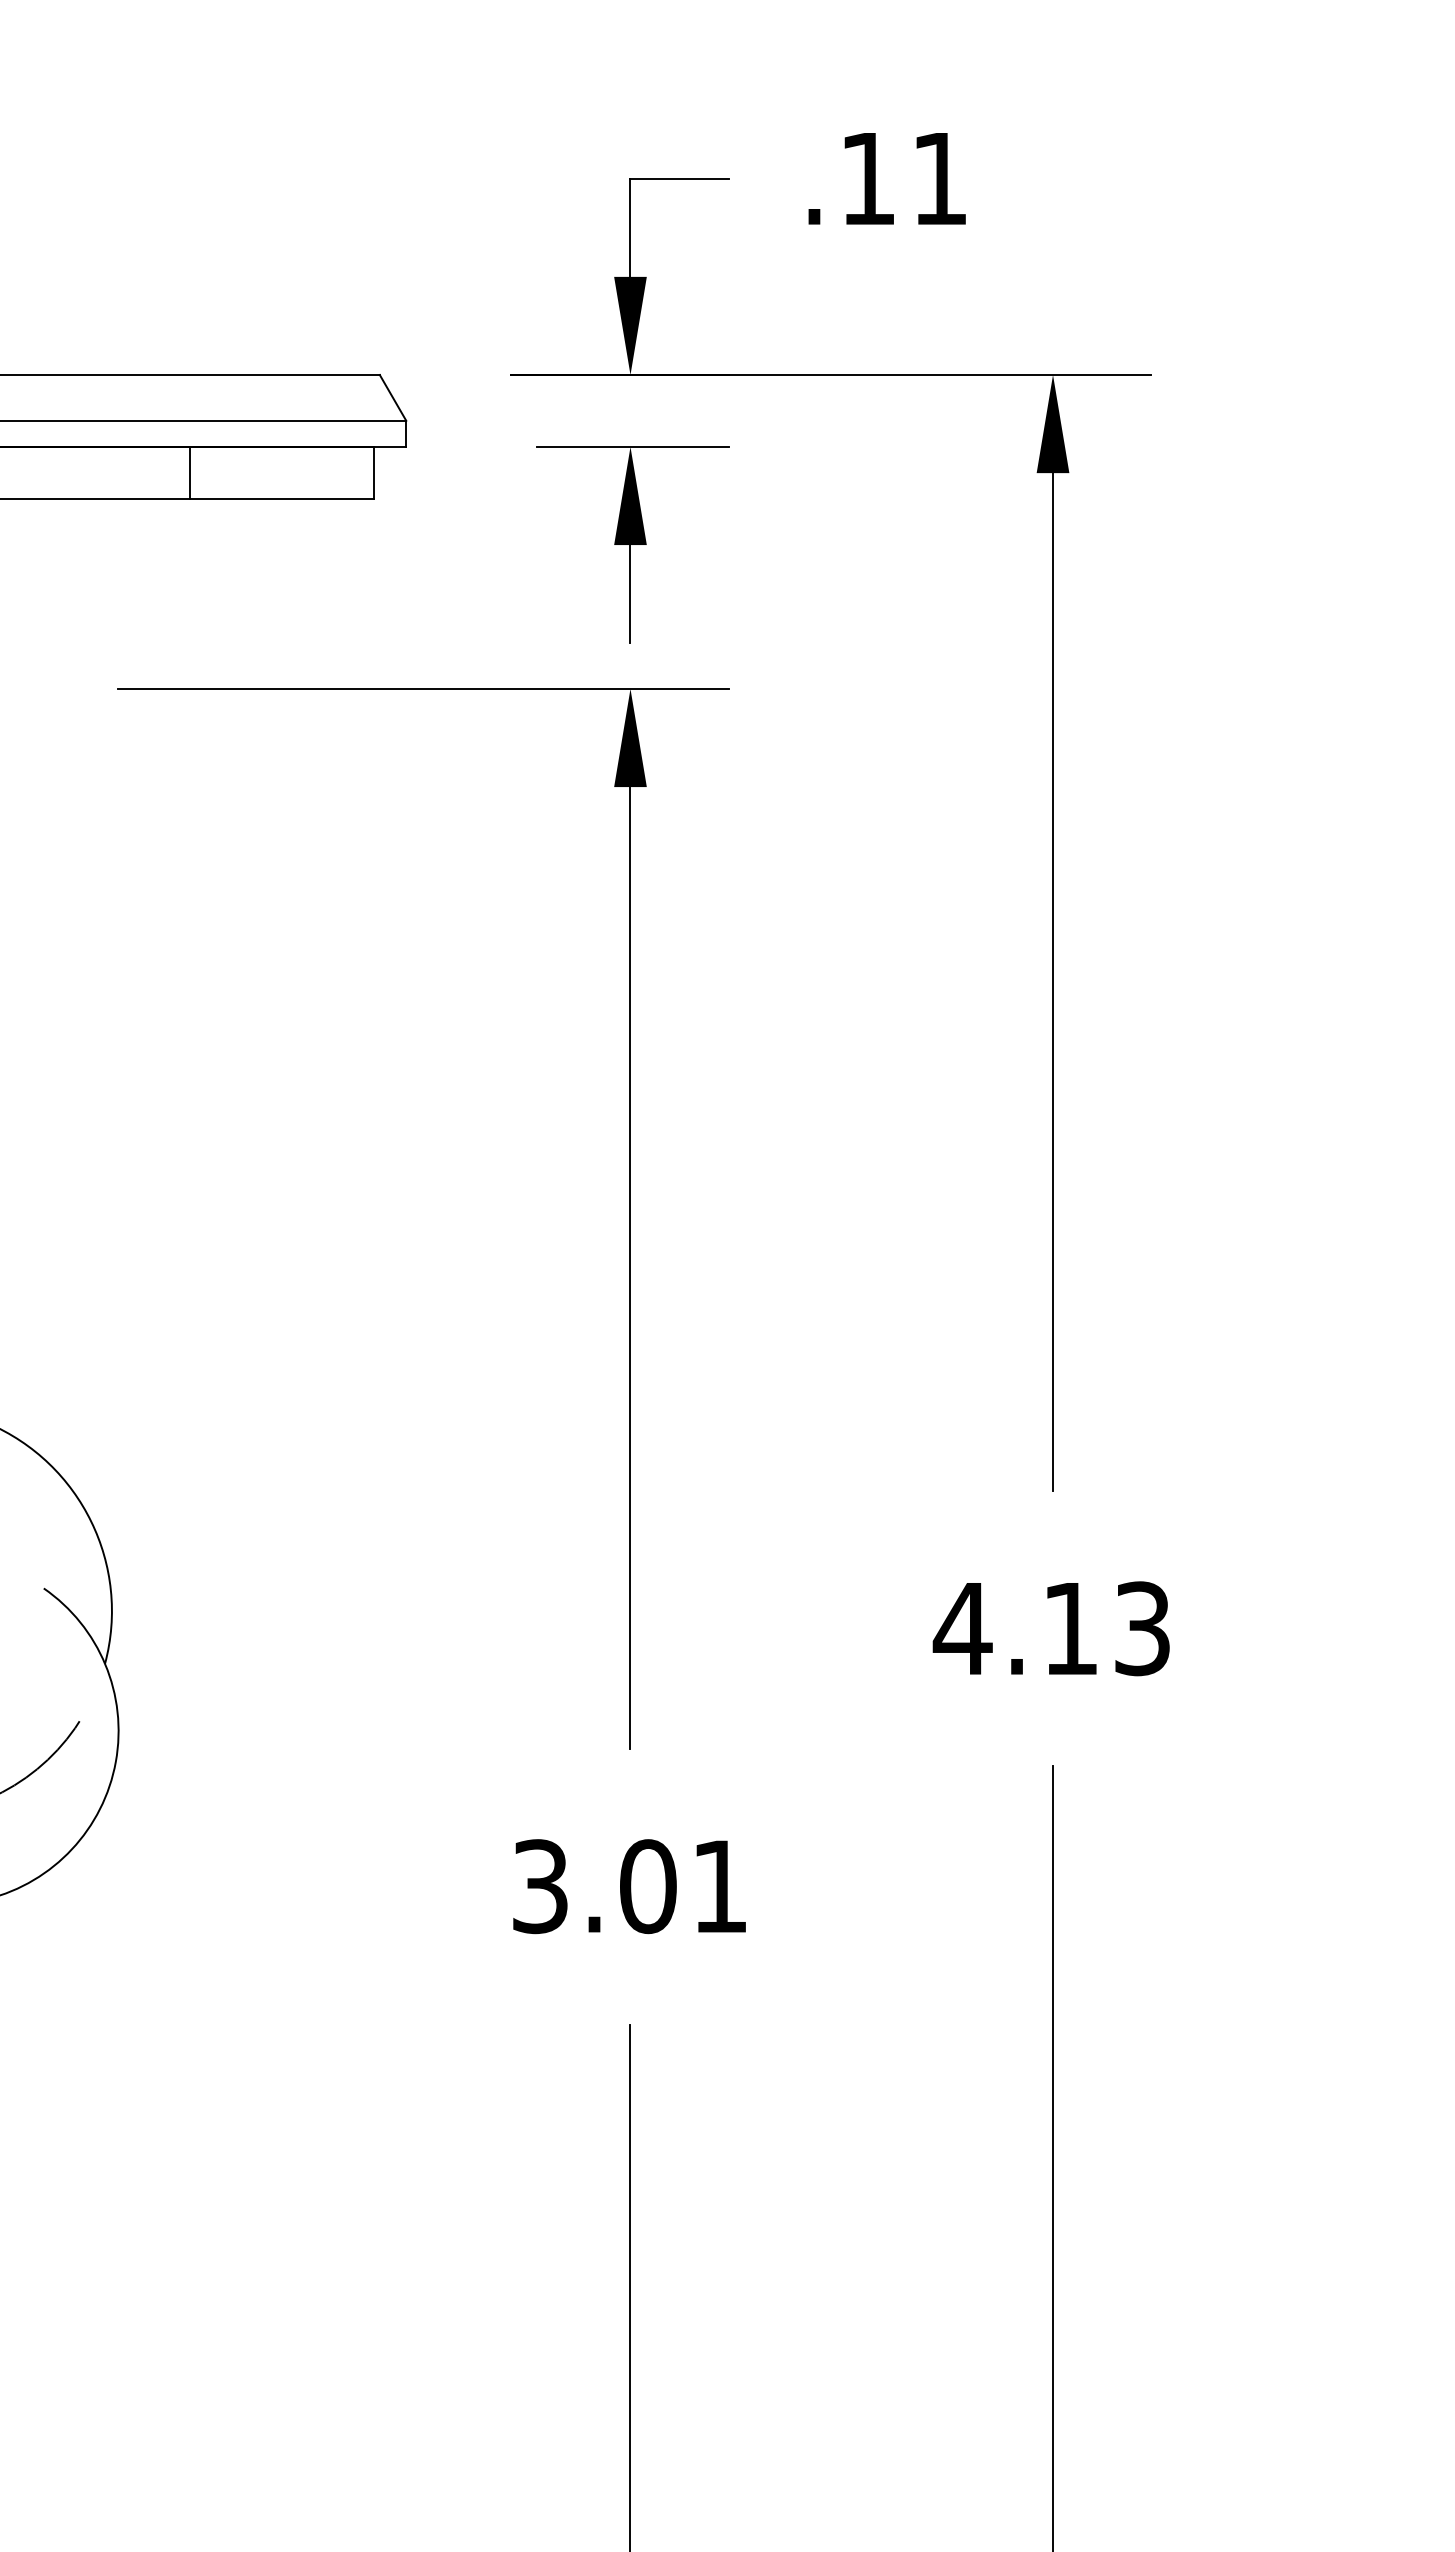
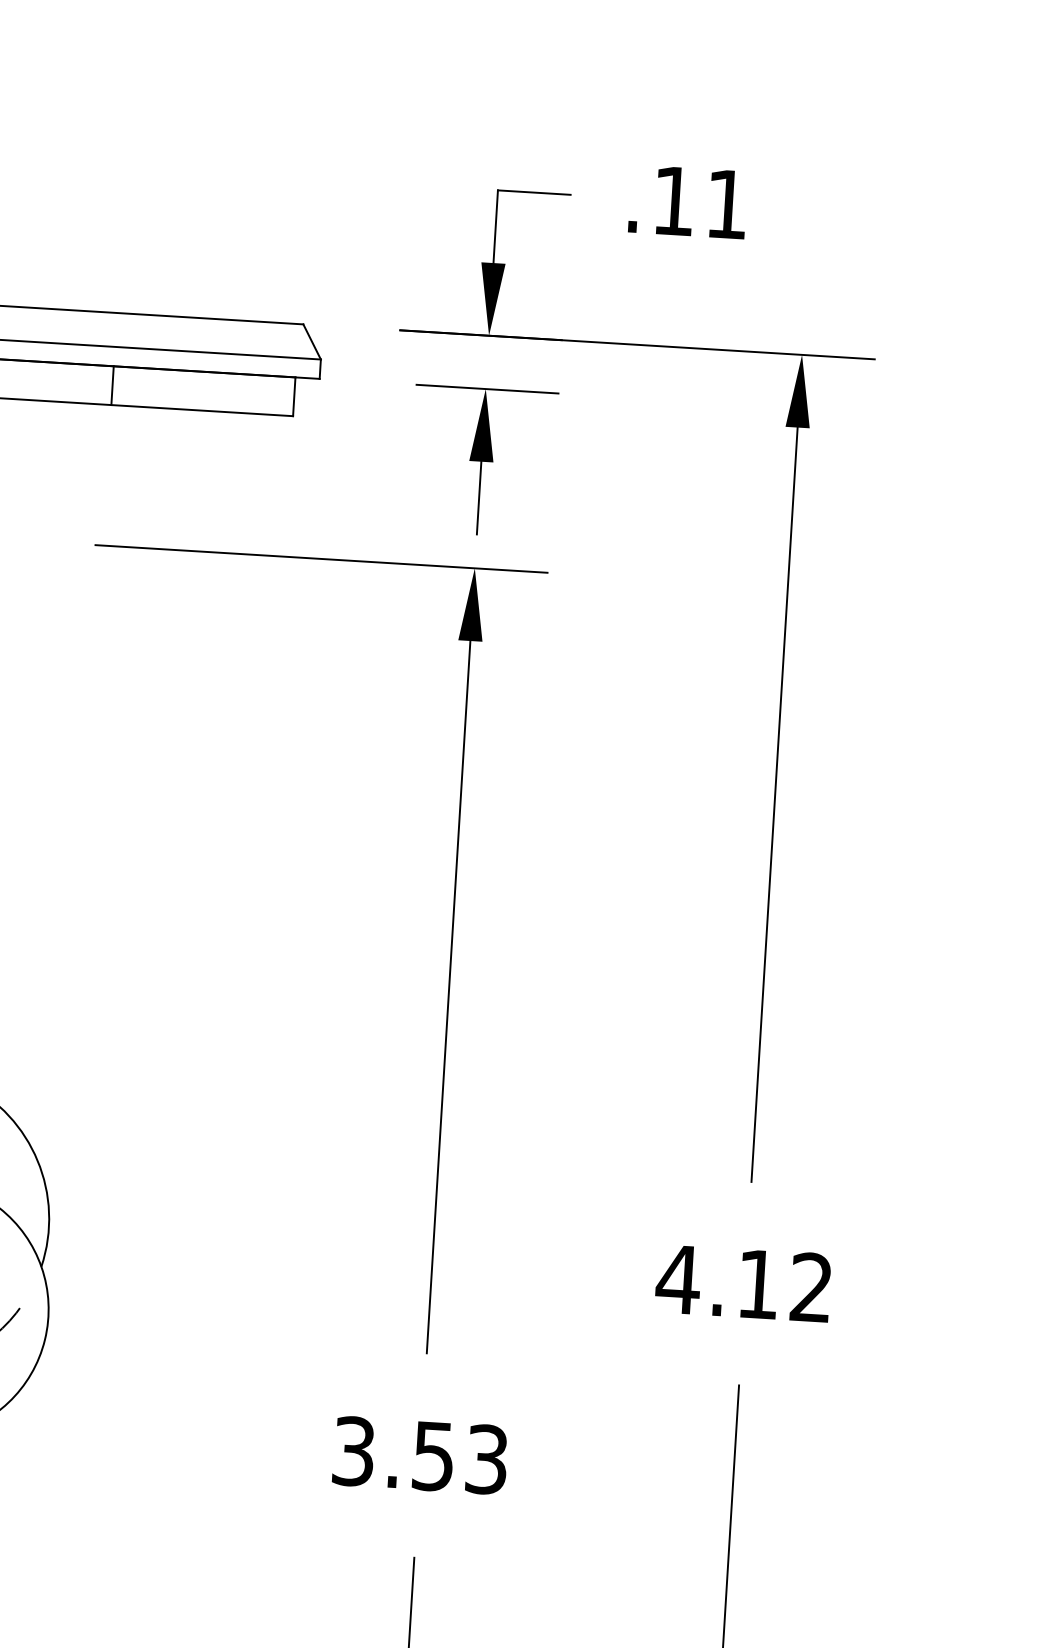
line: (190, 472) -> (112, 385), moved
text: (1142, 1628) -> (811, 1287), 4.13 -> 4.12
text: (683, 1886) -> (459, 1457), 3.01 -> 3.53

